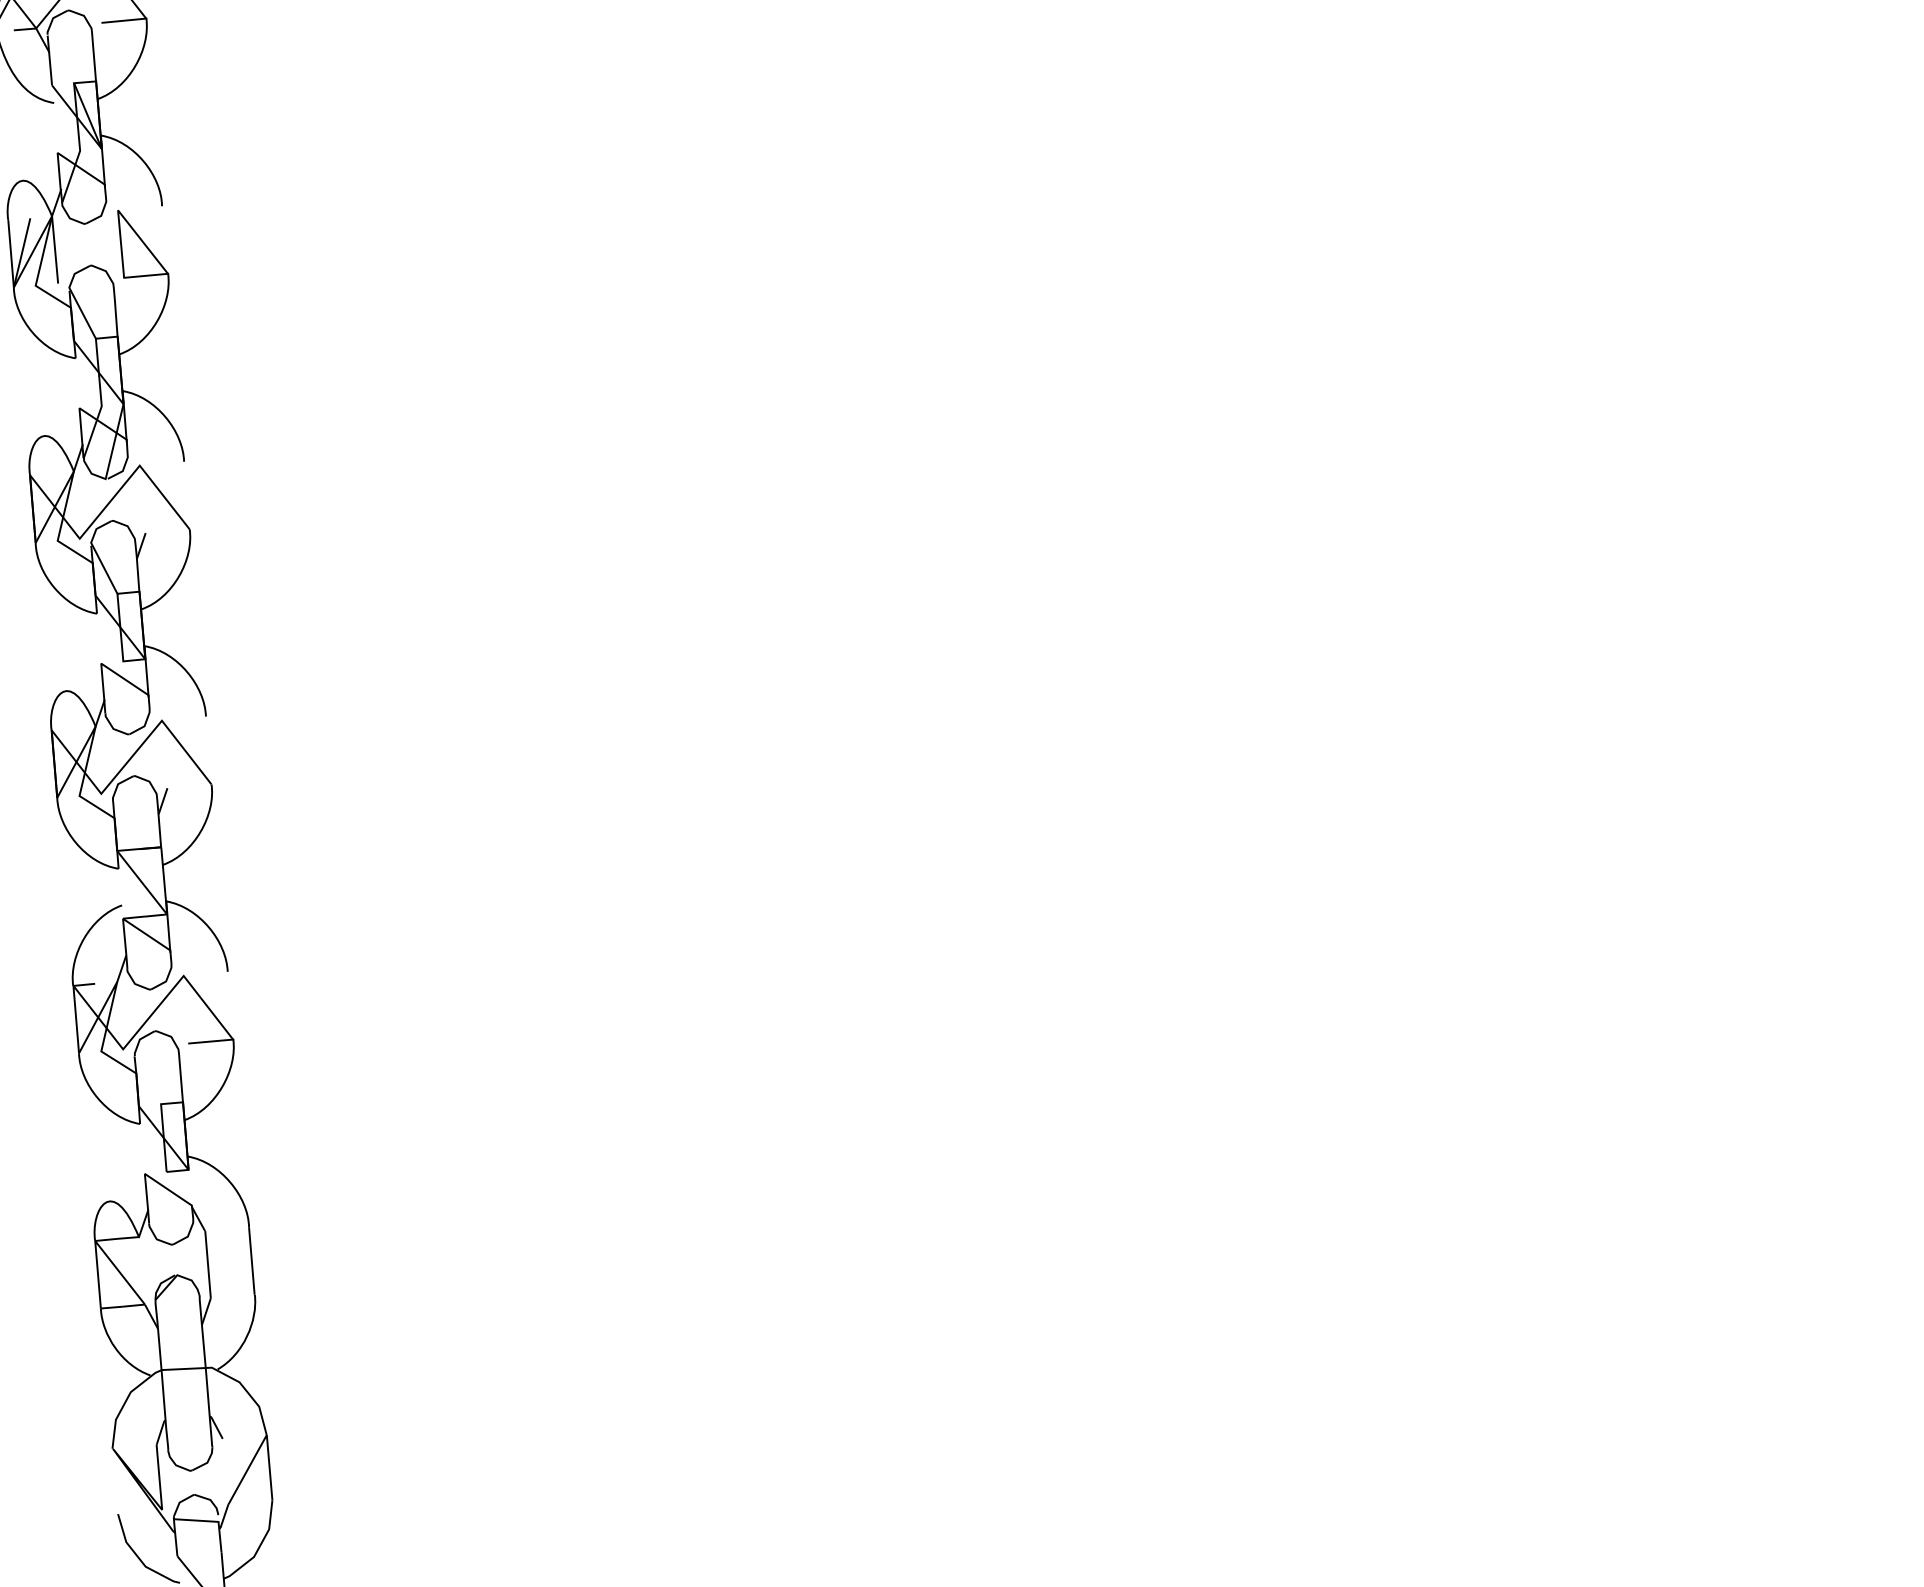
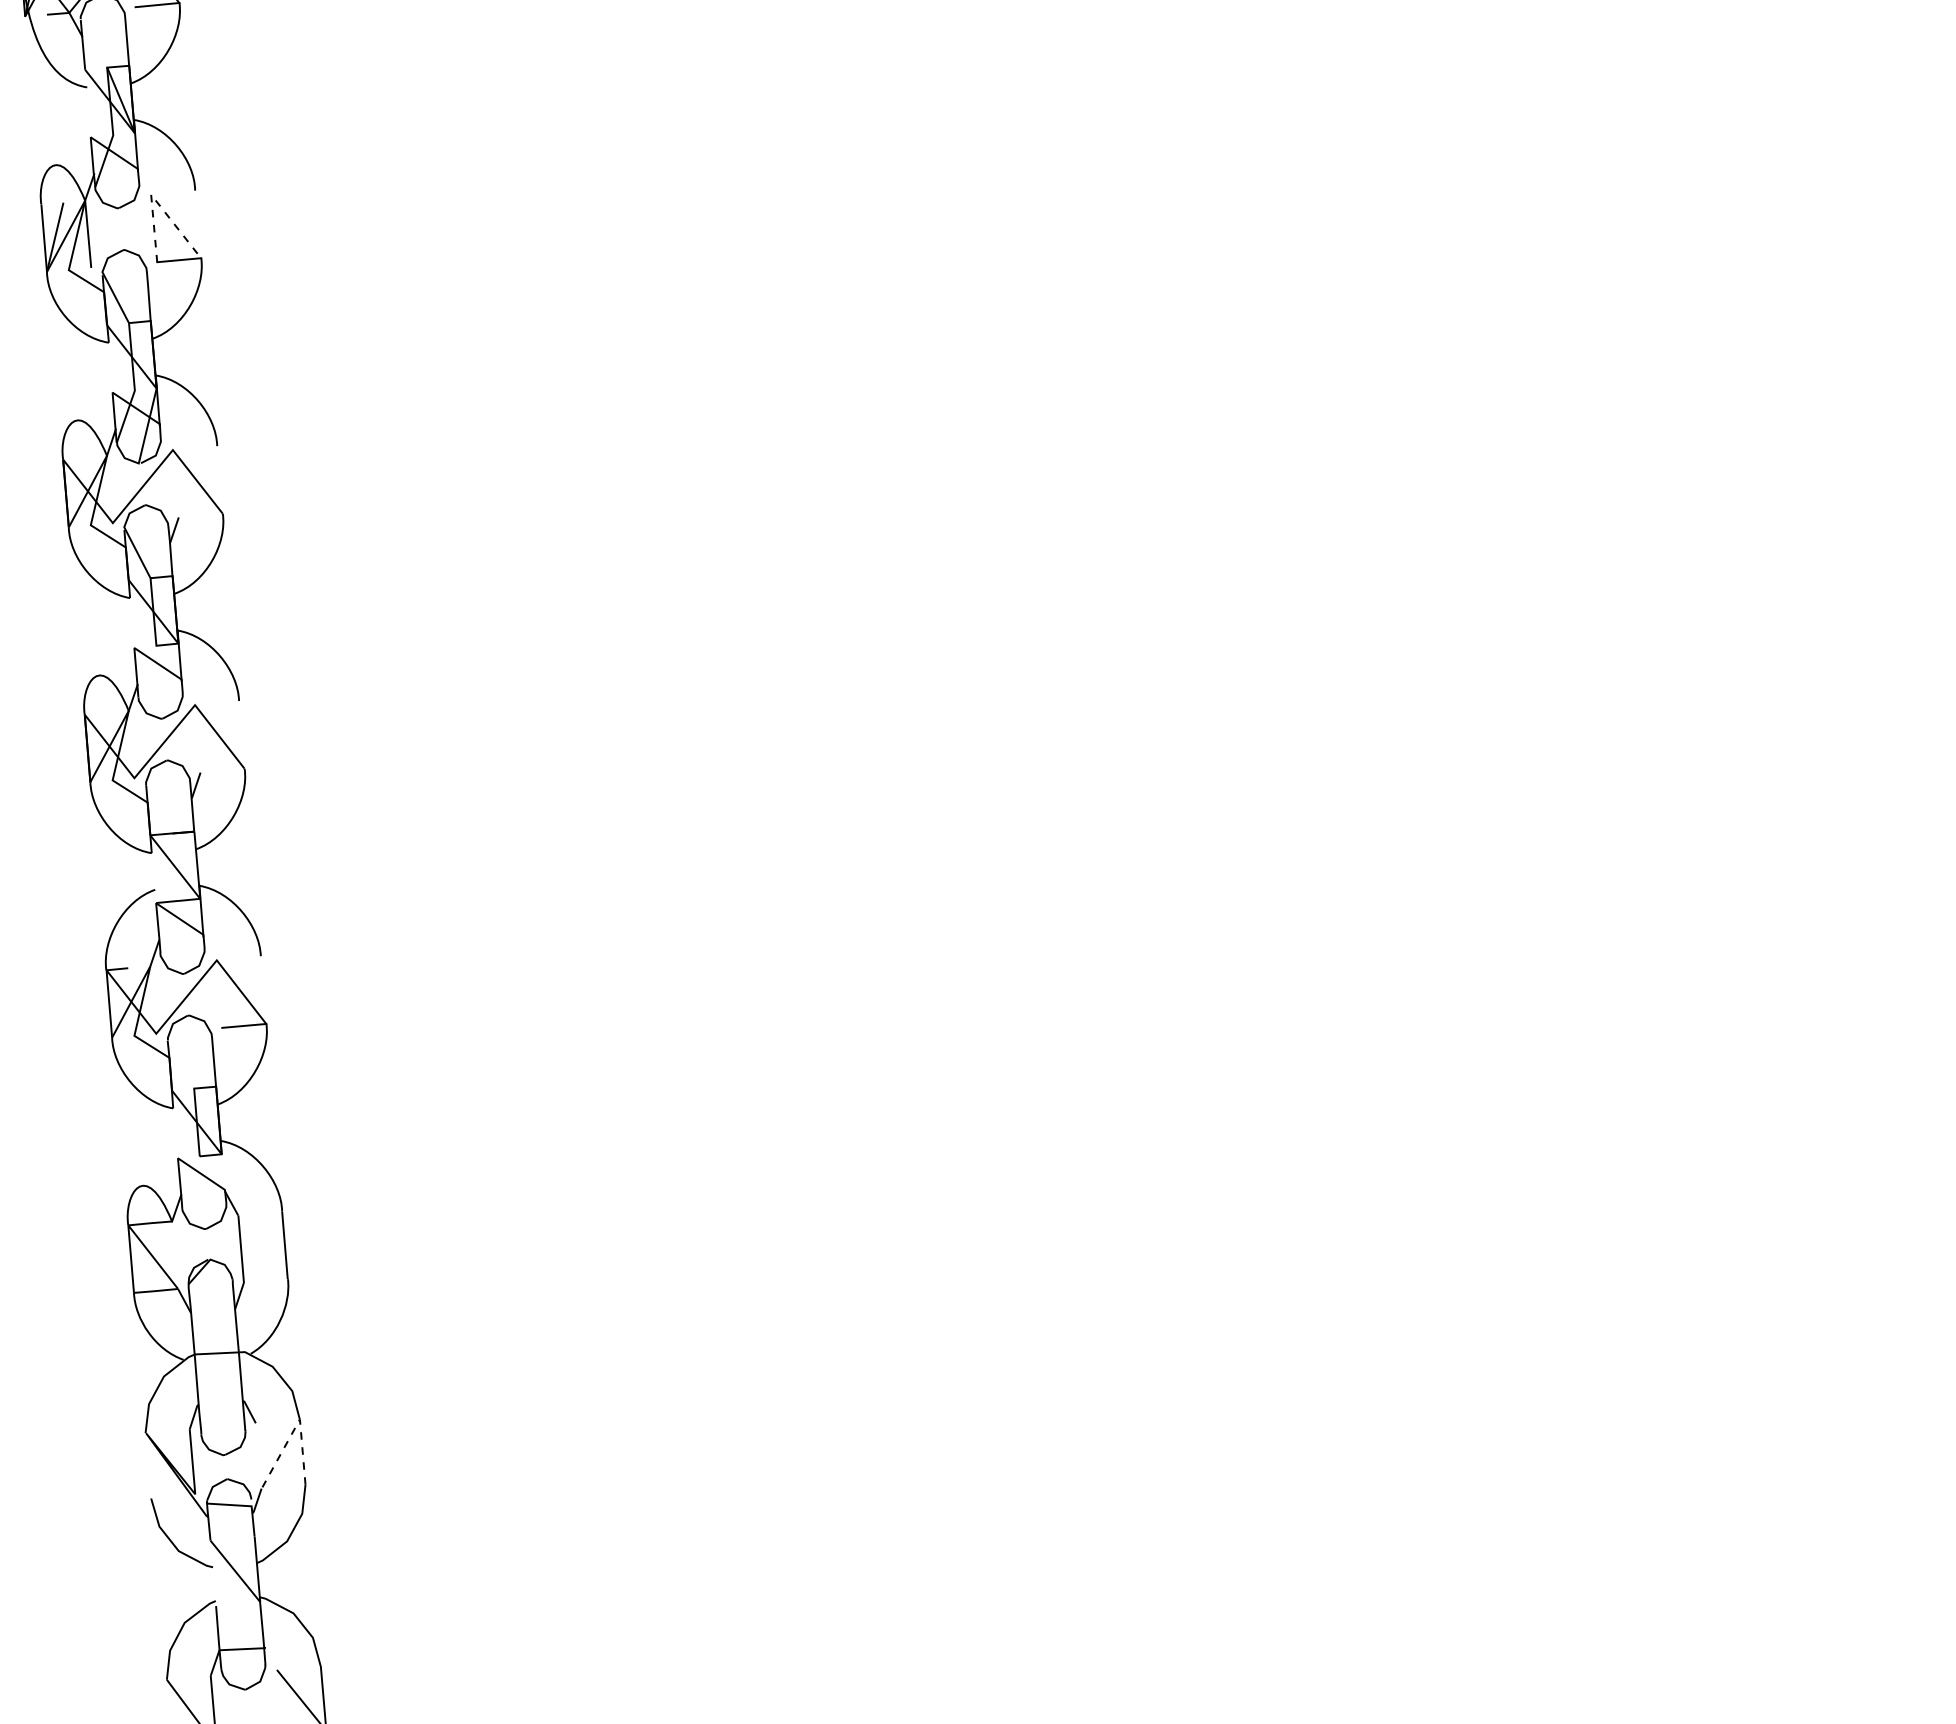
line: (121, 215) -> (154, 199), solid -> dashed
line: (263, 1441) -> (296, 1425), solid -> dashed

